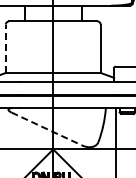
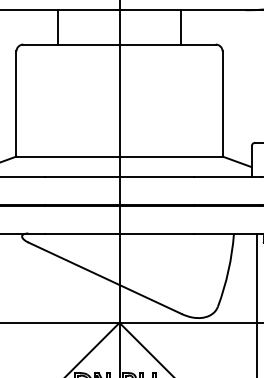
line: (5, 48) -> (15, 103), dashed -> solid
line: (46, 128) -> (104, 277), dashed -> solid

